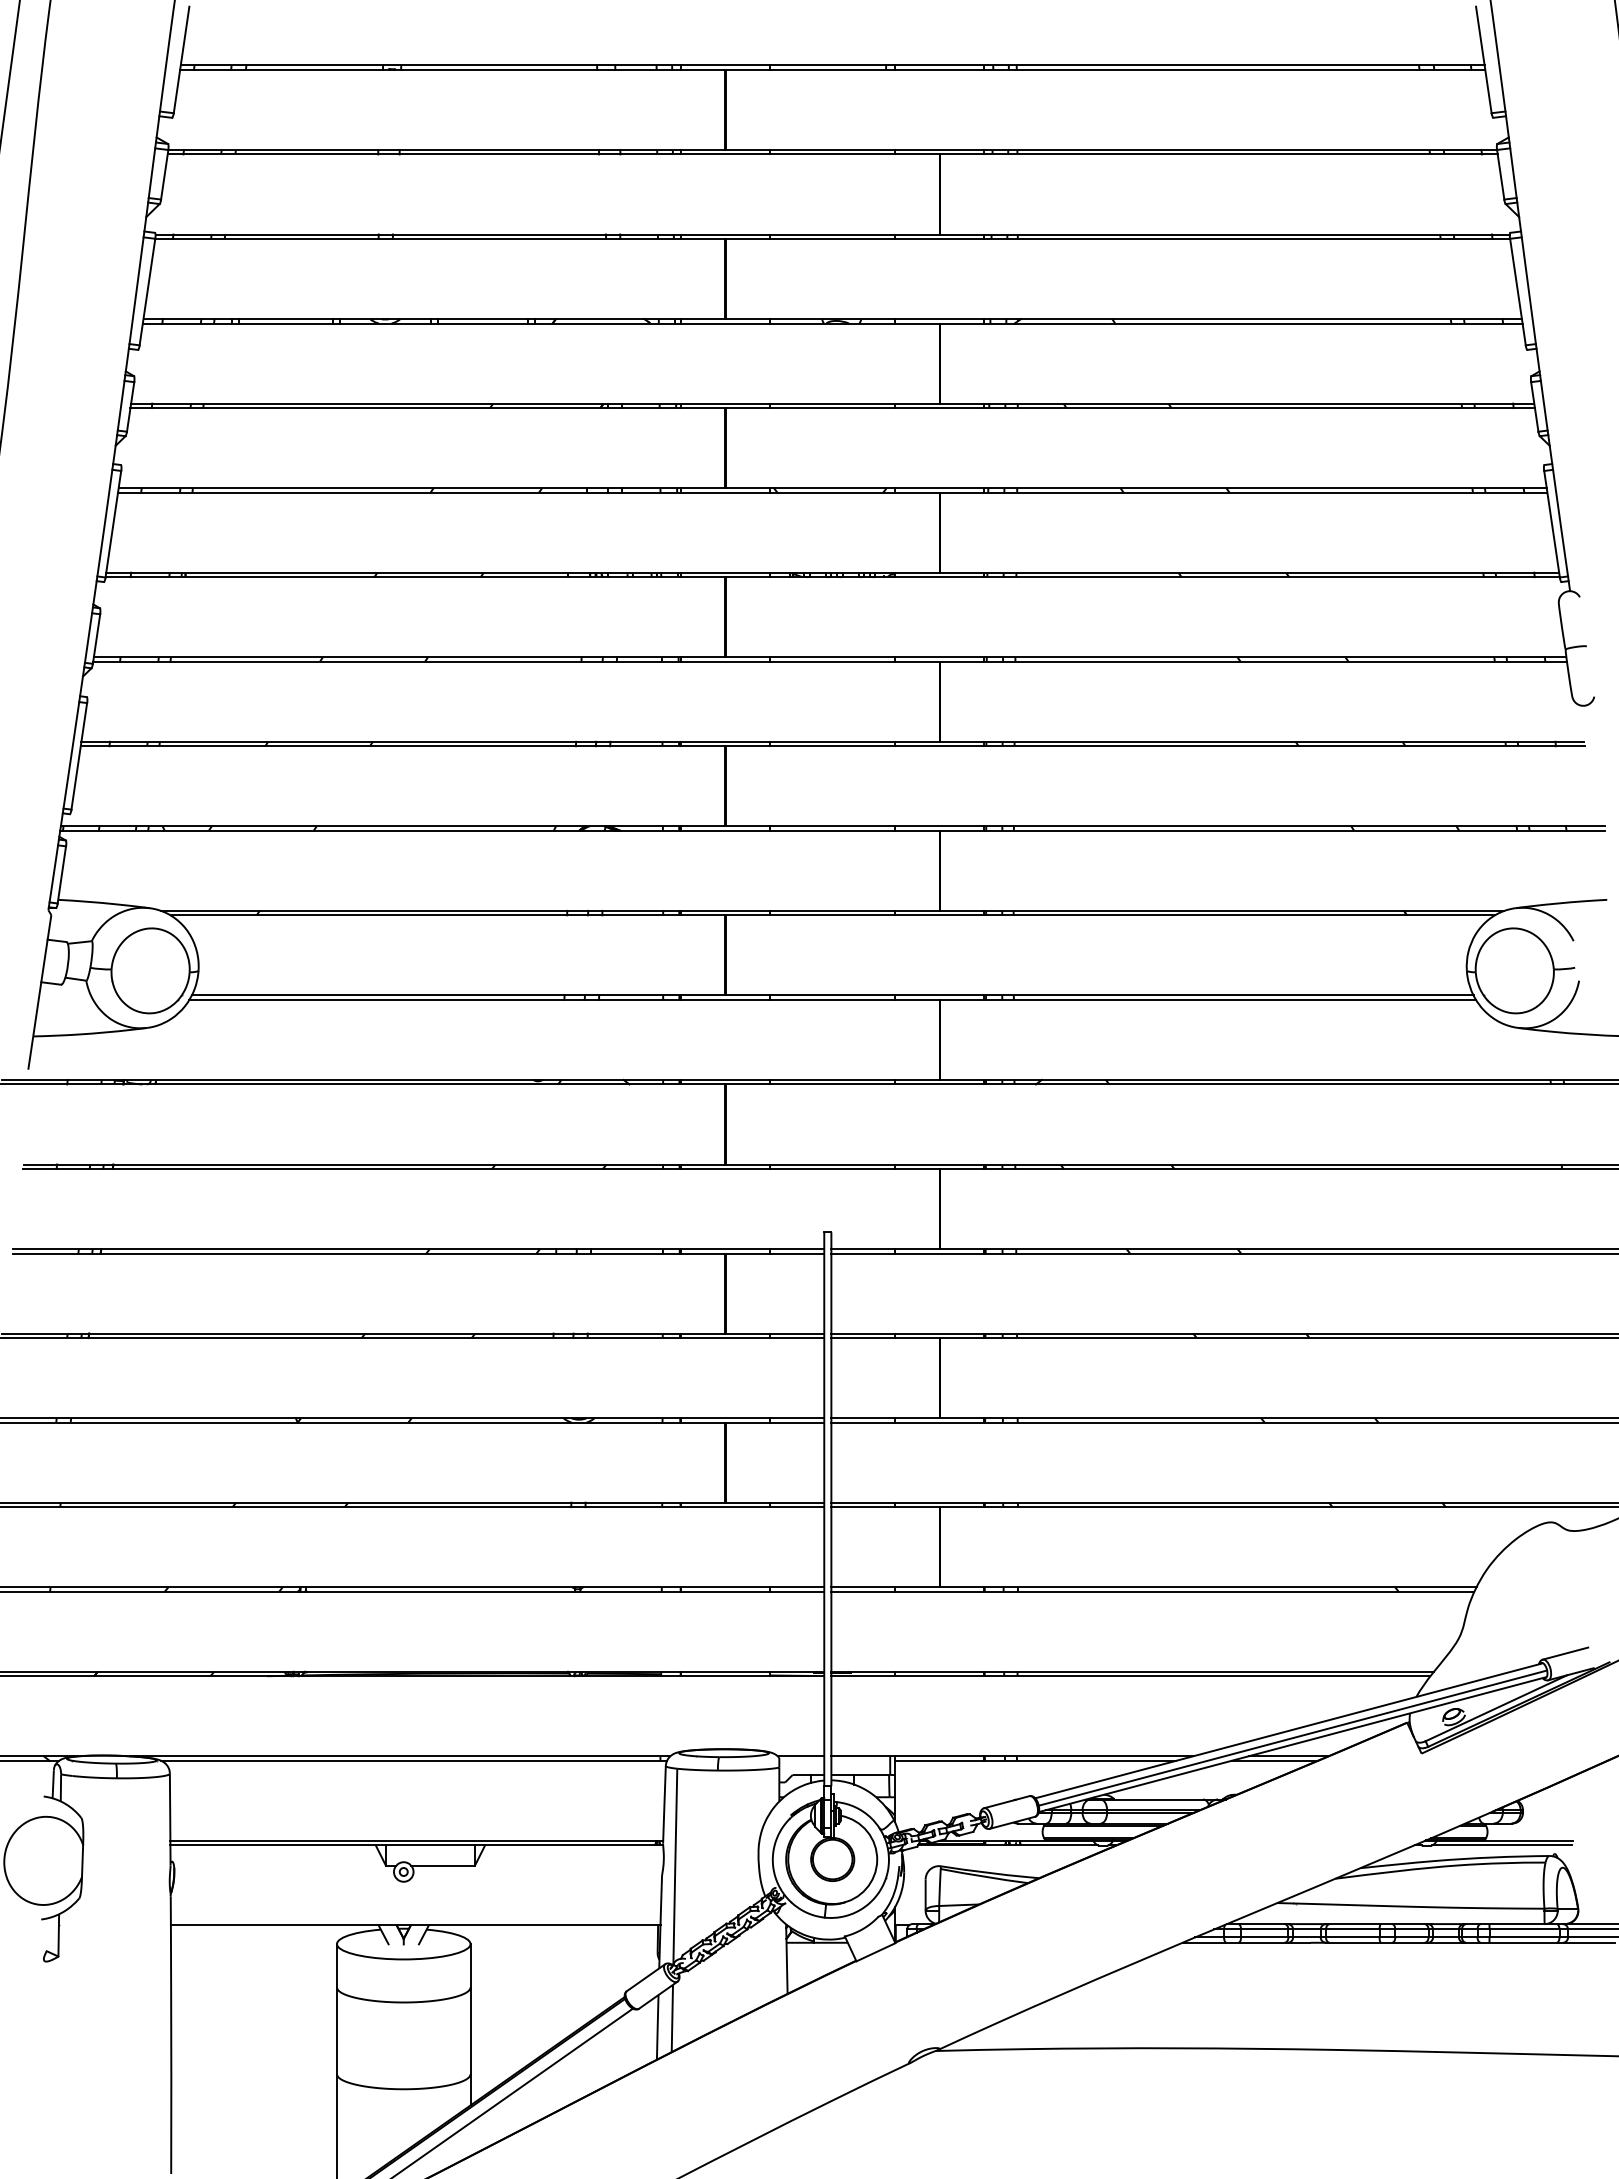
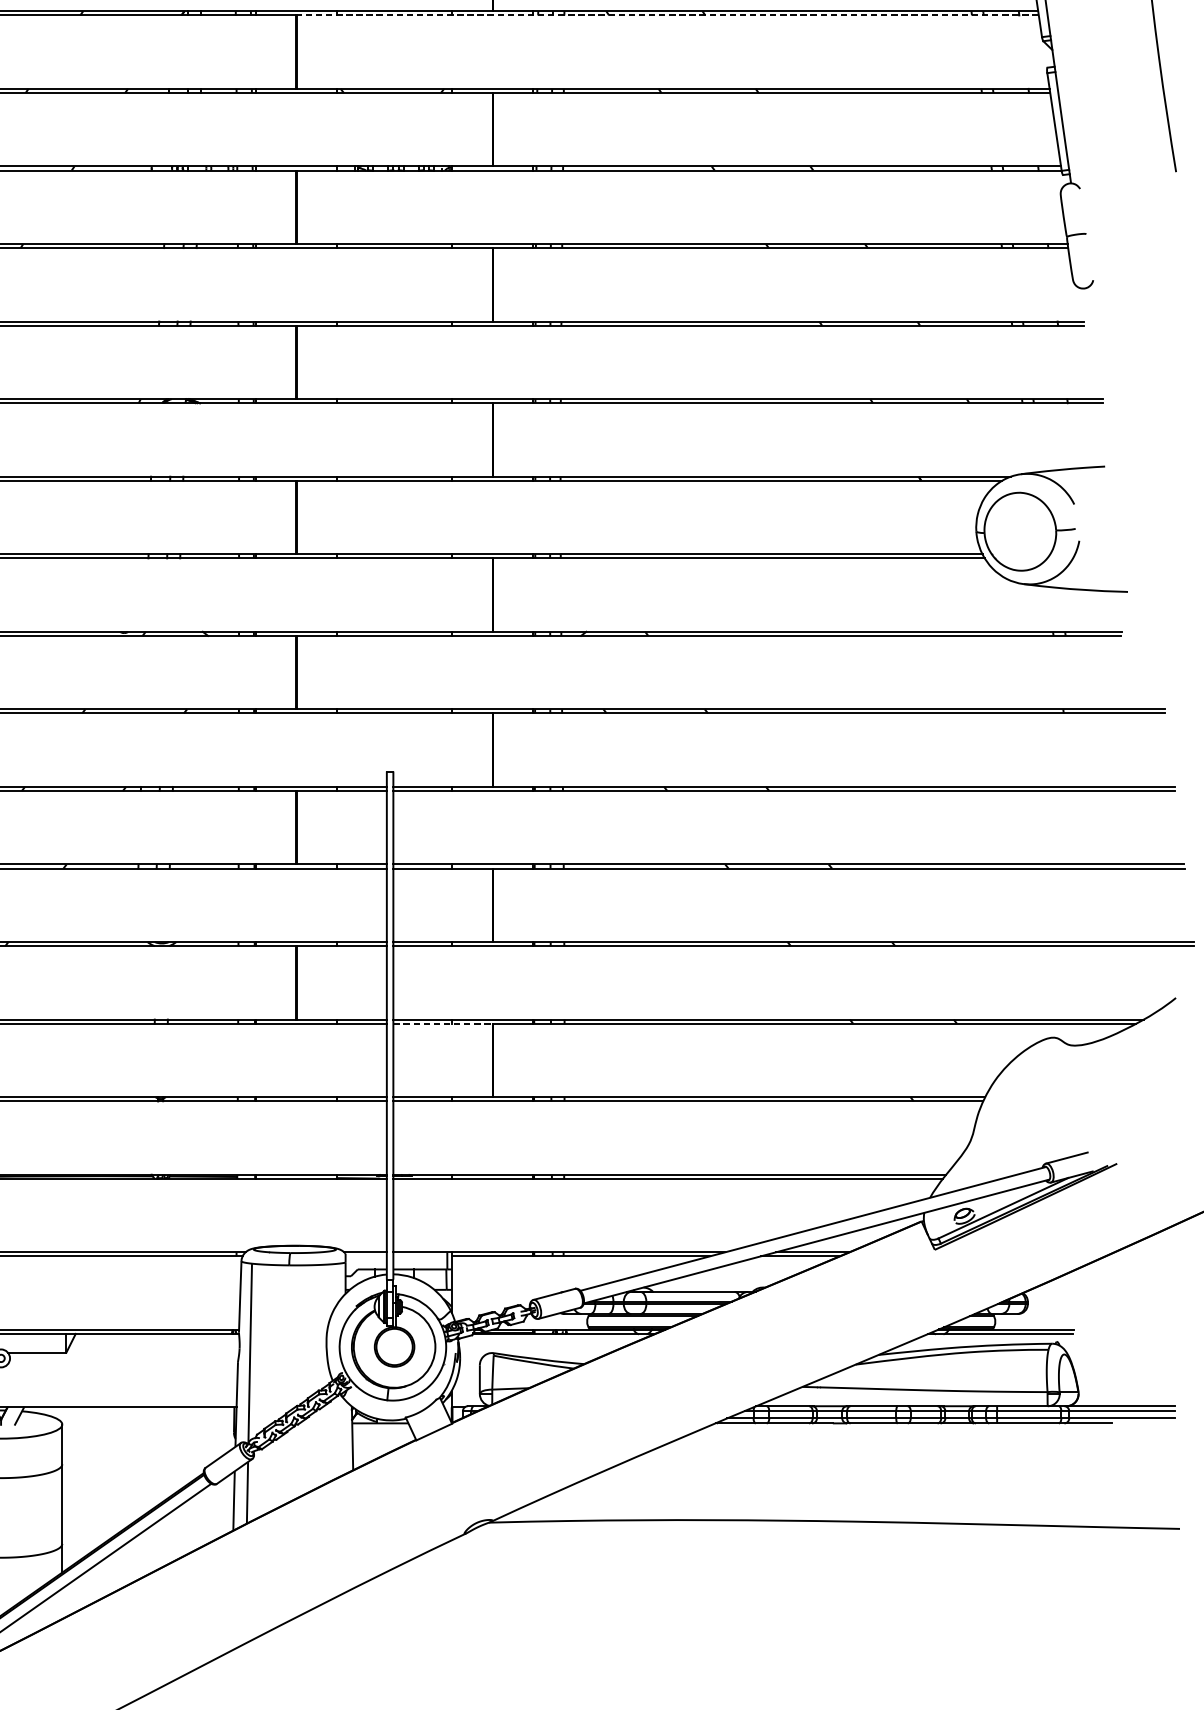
line: (1130, 408) -> (667, 15), solid -> dashed
line: (885, 1507) -> (443, 1024), solid -> dashed
line: (1292, 1737) -> (816, 1235), removed

